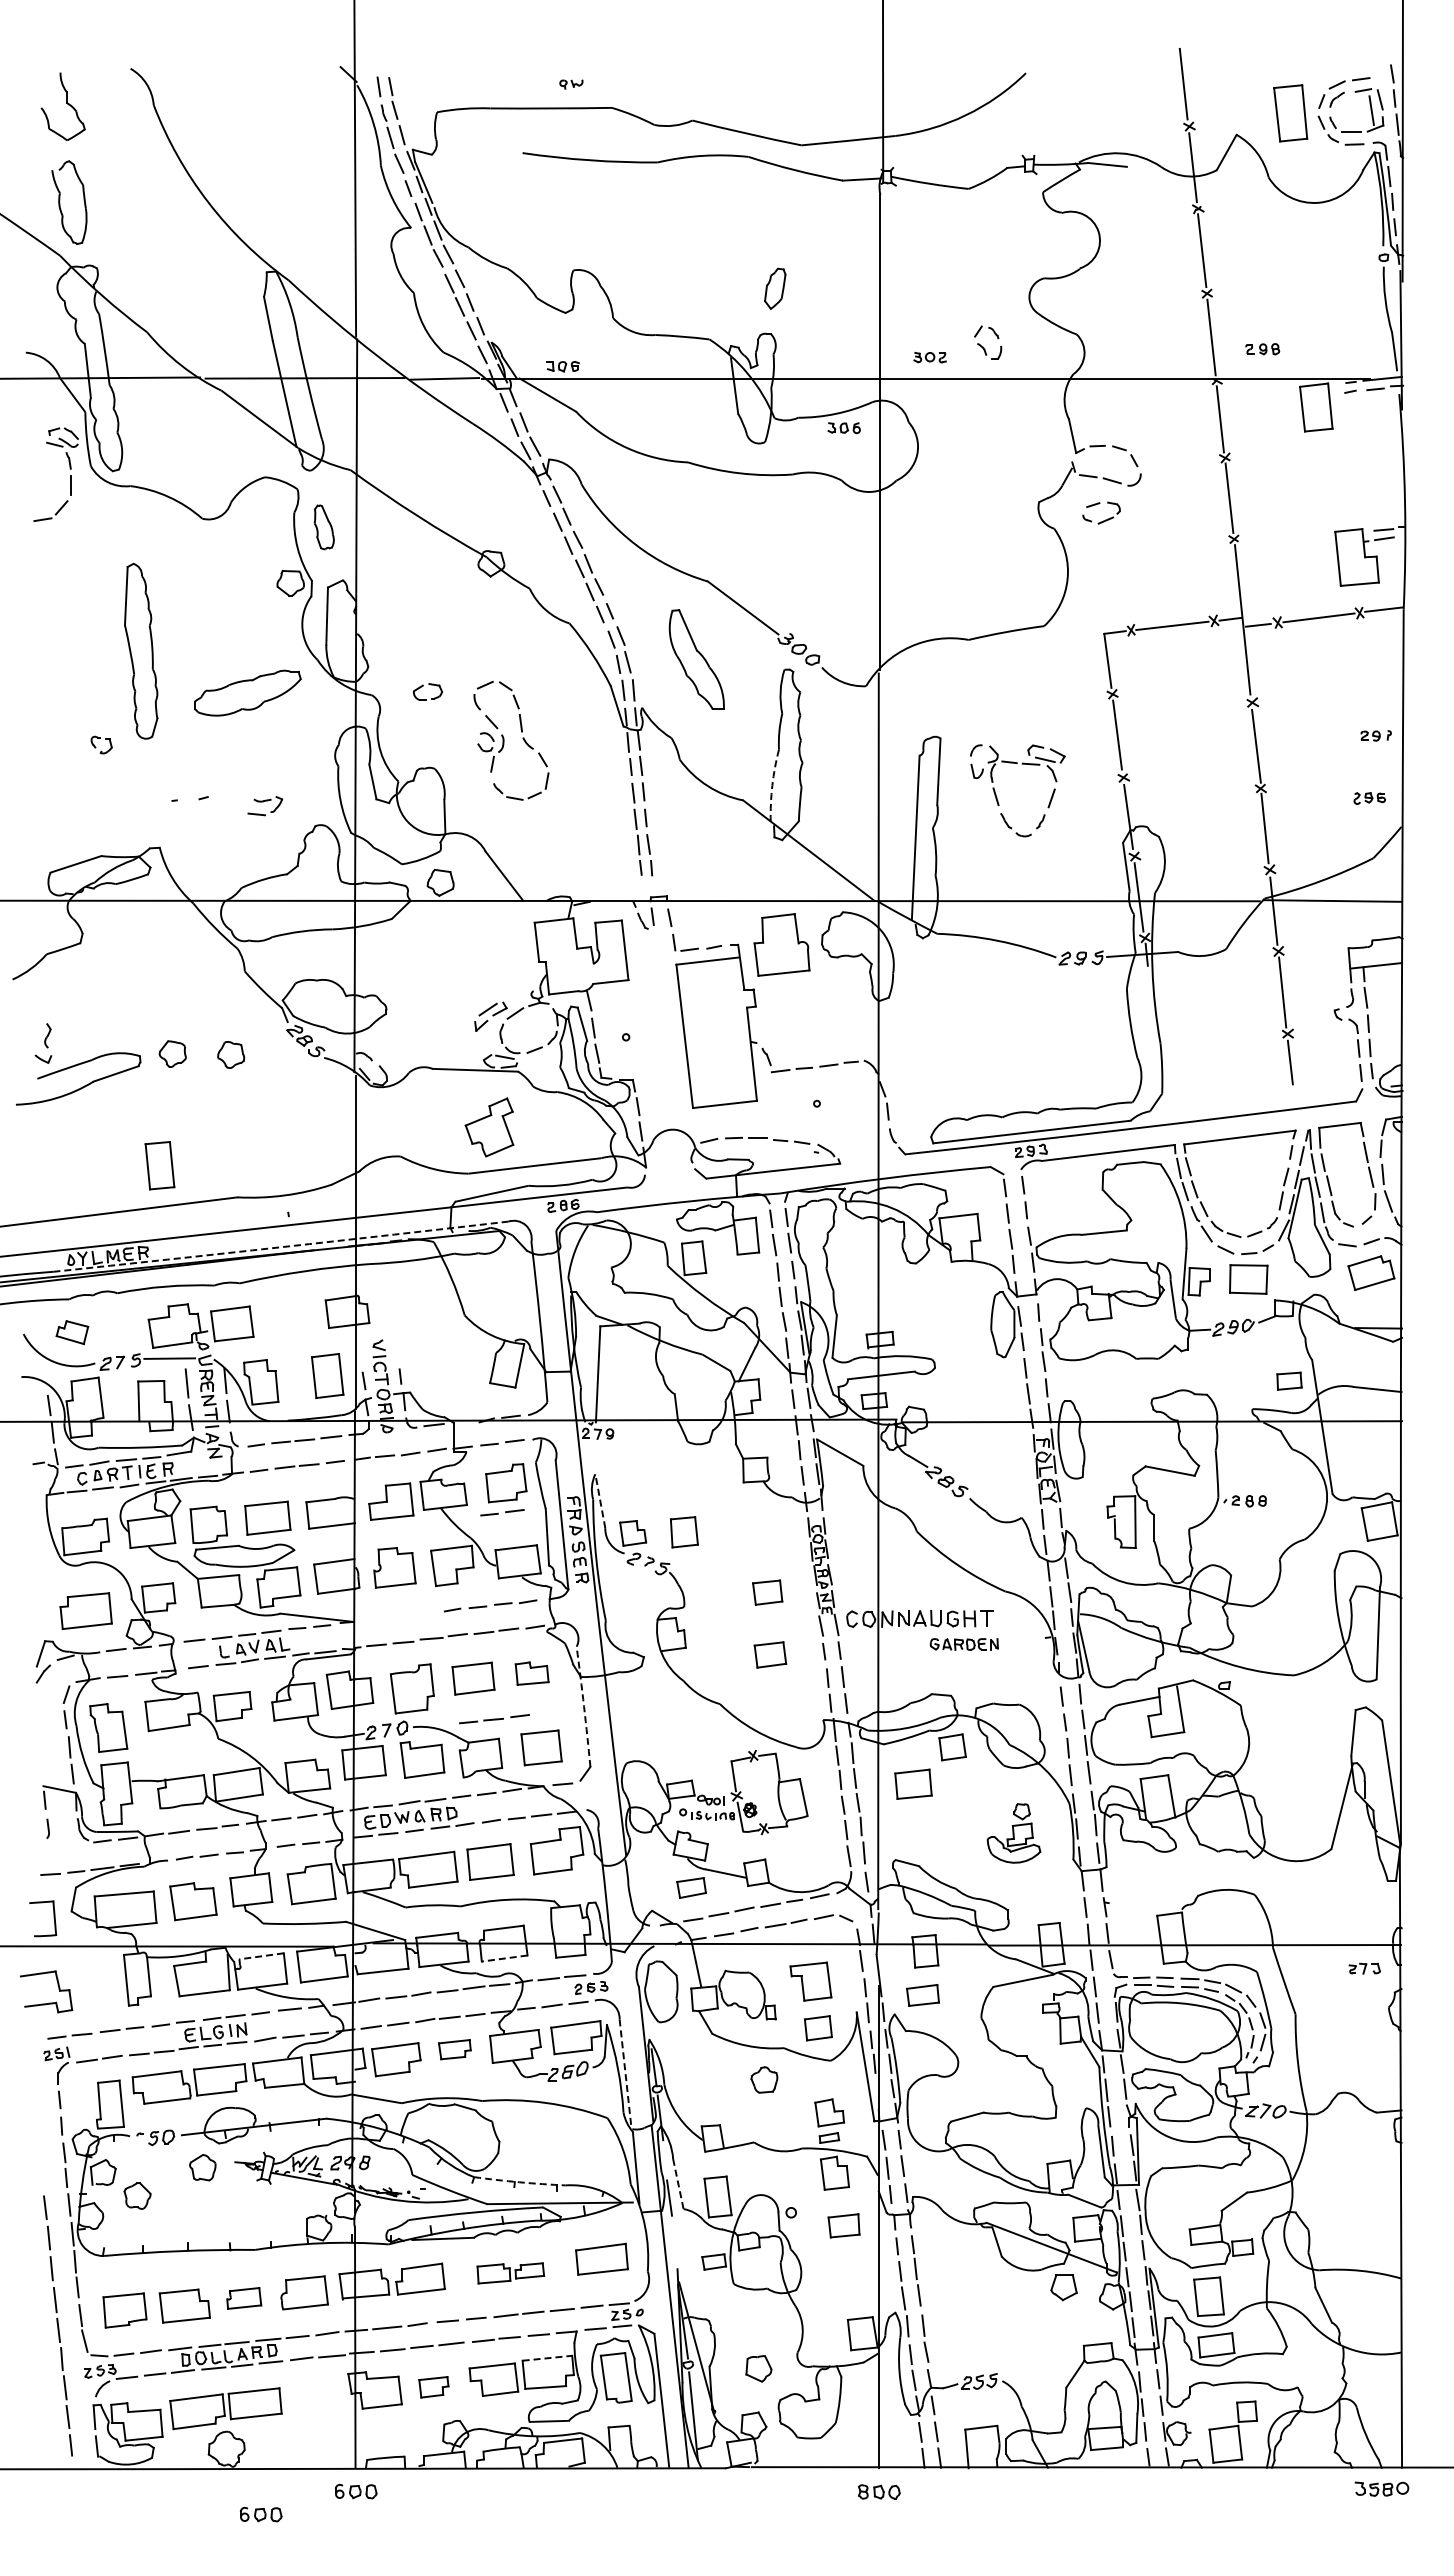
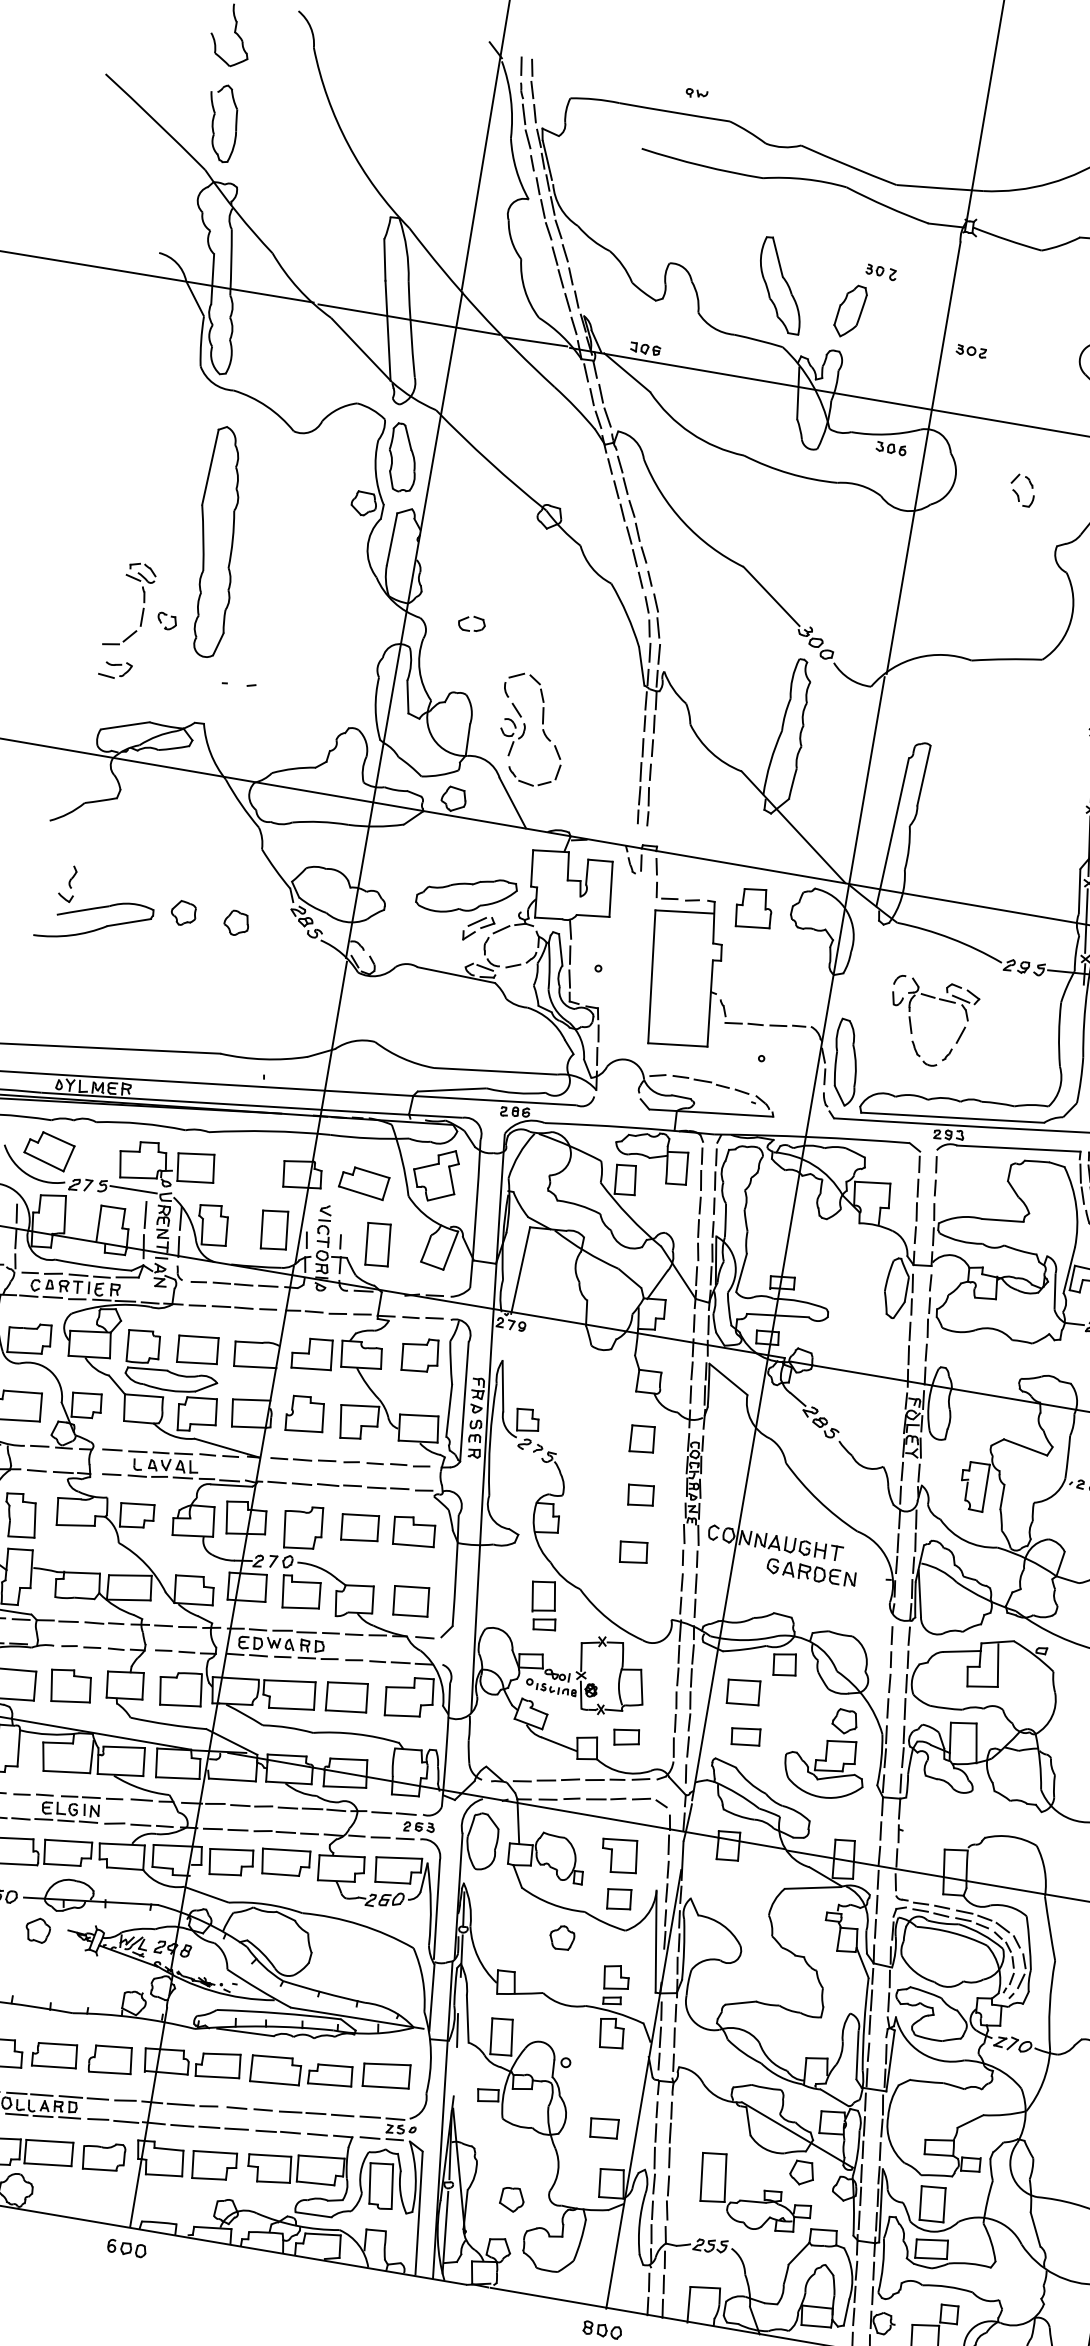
part: (801, 241) -> (881, 272), added
part: (774, 288) -> (849, 310), size x1.43
part: (983, 346) -> (1017, 493), moved
part: (929, 357) -> (970, 351), moved
part: (70, 475) -> (142, 608), moved
part: (324, 527) -> (403, 458), size x1.67
part: (141, 651) -> (217, 542), size x1.43
part: (696, 659) -> (781, 285), moved
part: (247, 692) -> (466, 894), moved
part: (504, 740) -> (525, 728), moved
arc: (772, 785) -> (770, 762), dashed -> solid
part: (997, 797) -> (911, 1026), moved
part: (265, 806) -> (115, 670), moved
part: (781, 944) -> (754, 908), size x0.71
part: (907, 1092) -> (845, 1062), added
part: (489, 1127) -> (435, 1174), moved
part: (159, 1165) -> (377, 1244), moved
arc: (280, 1247) -> (251, 1105), dashed -> solid
part: (414, 1309) -> (363, 1183), added
part: (72, 1332) -> (49, 1150), size x1.67
line: (600, 1500) -> (503, 1385), dashed -> solid
part: (502, 1512) -> (412, 1381), removed
part: (684, 1532) -> (642, 1439), moved
part: (964, 1644) -> (811, 1573), size x1.43
part: (531, 1673) -> (413, 1532), size x1.43
arc: (584, 1706) -> (456, 1570), dashed -> solid
part: (494, 1719) -> (303, 1459), moved
part: (684, 1728) -> (544, 1605), added
part: (1013, 1833) -> (826, 1752), size x1.67
part: (691, 1887) -> (626, 1736), moved
line: (261, 1956) -> (124, 1747), dashed -> solid
line: (504, 1958) -> (344, 1787), dashed -> solid
part: (922, 1995) -> (745, 1736), moved
part: (454, 2049) -> (285, 1861), size x1.67
line: (625, 2072) -> (437, 1909), dashed -> solid
arc: (519, 2182) -> (323, 1992), dashed -> solid
line: (678, 2184) -> (467, 2019), dashed -> solid
part: (843, 2225) -> (603, 2127), moved
part: (510, 2273) -> (301, 2074), size x1.67
part: (244, 2298) -> (55, 2055), size x1.43
part: (1020, 2325) -> (756, 2200), added
line: (547, 2358) -> (321, 2157), dashed -> solid
part: (433, 2387) -> (213, 2165), size x1.67
part: (314, 2397) -> (103, 2156), added
part: (261, 2514) -> (37, 2254), removed

